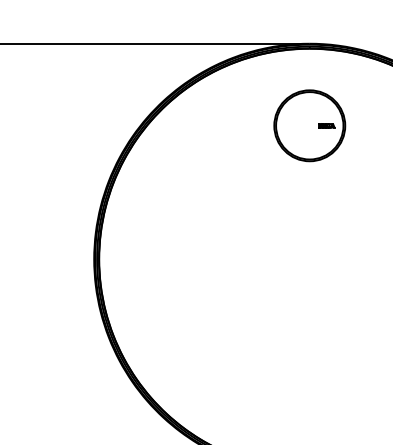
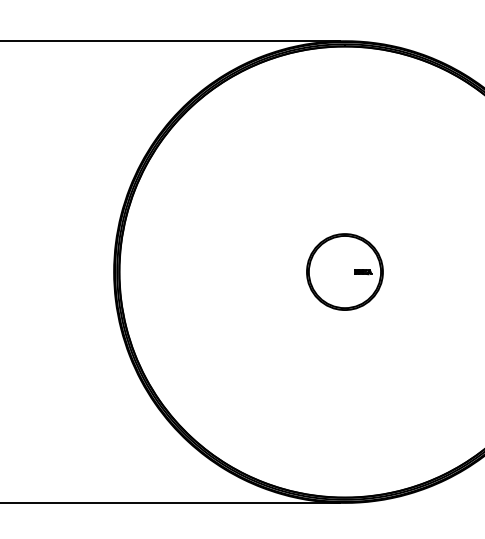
part: (309, 125) -> (344, 271), moved

